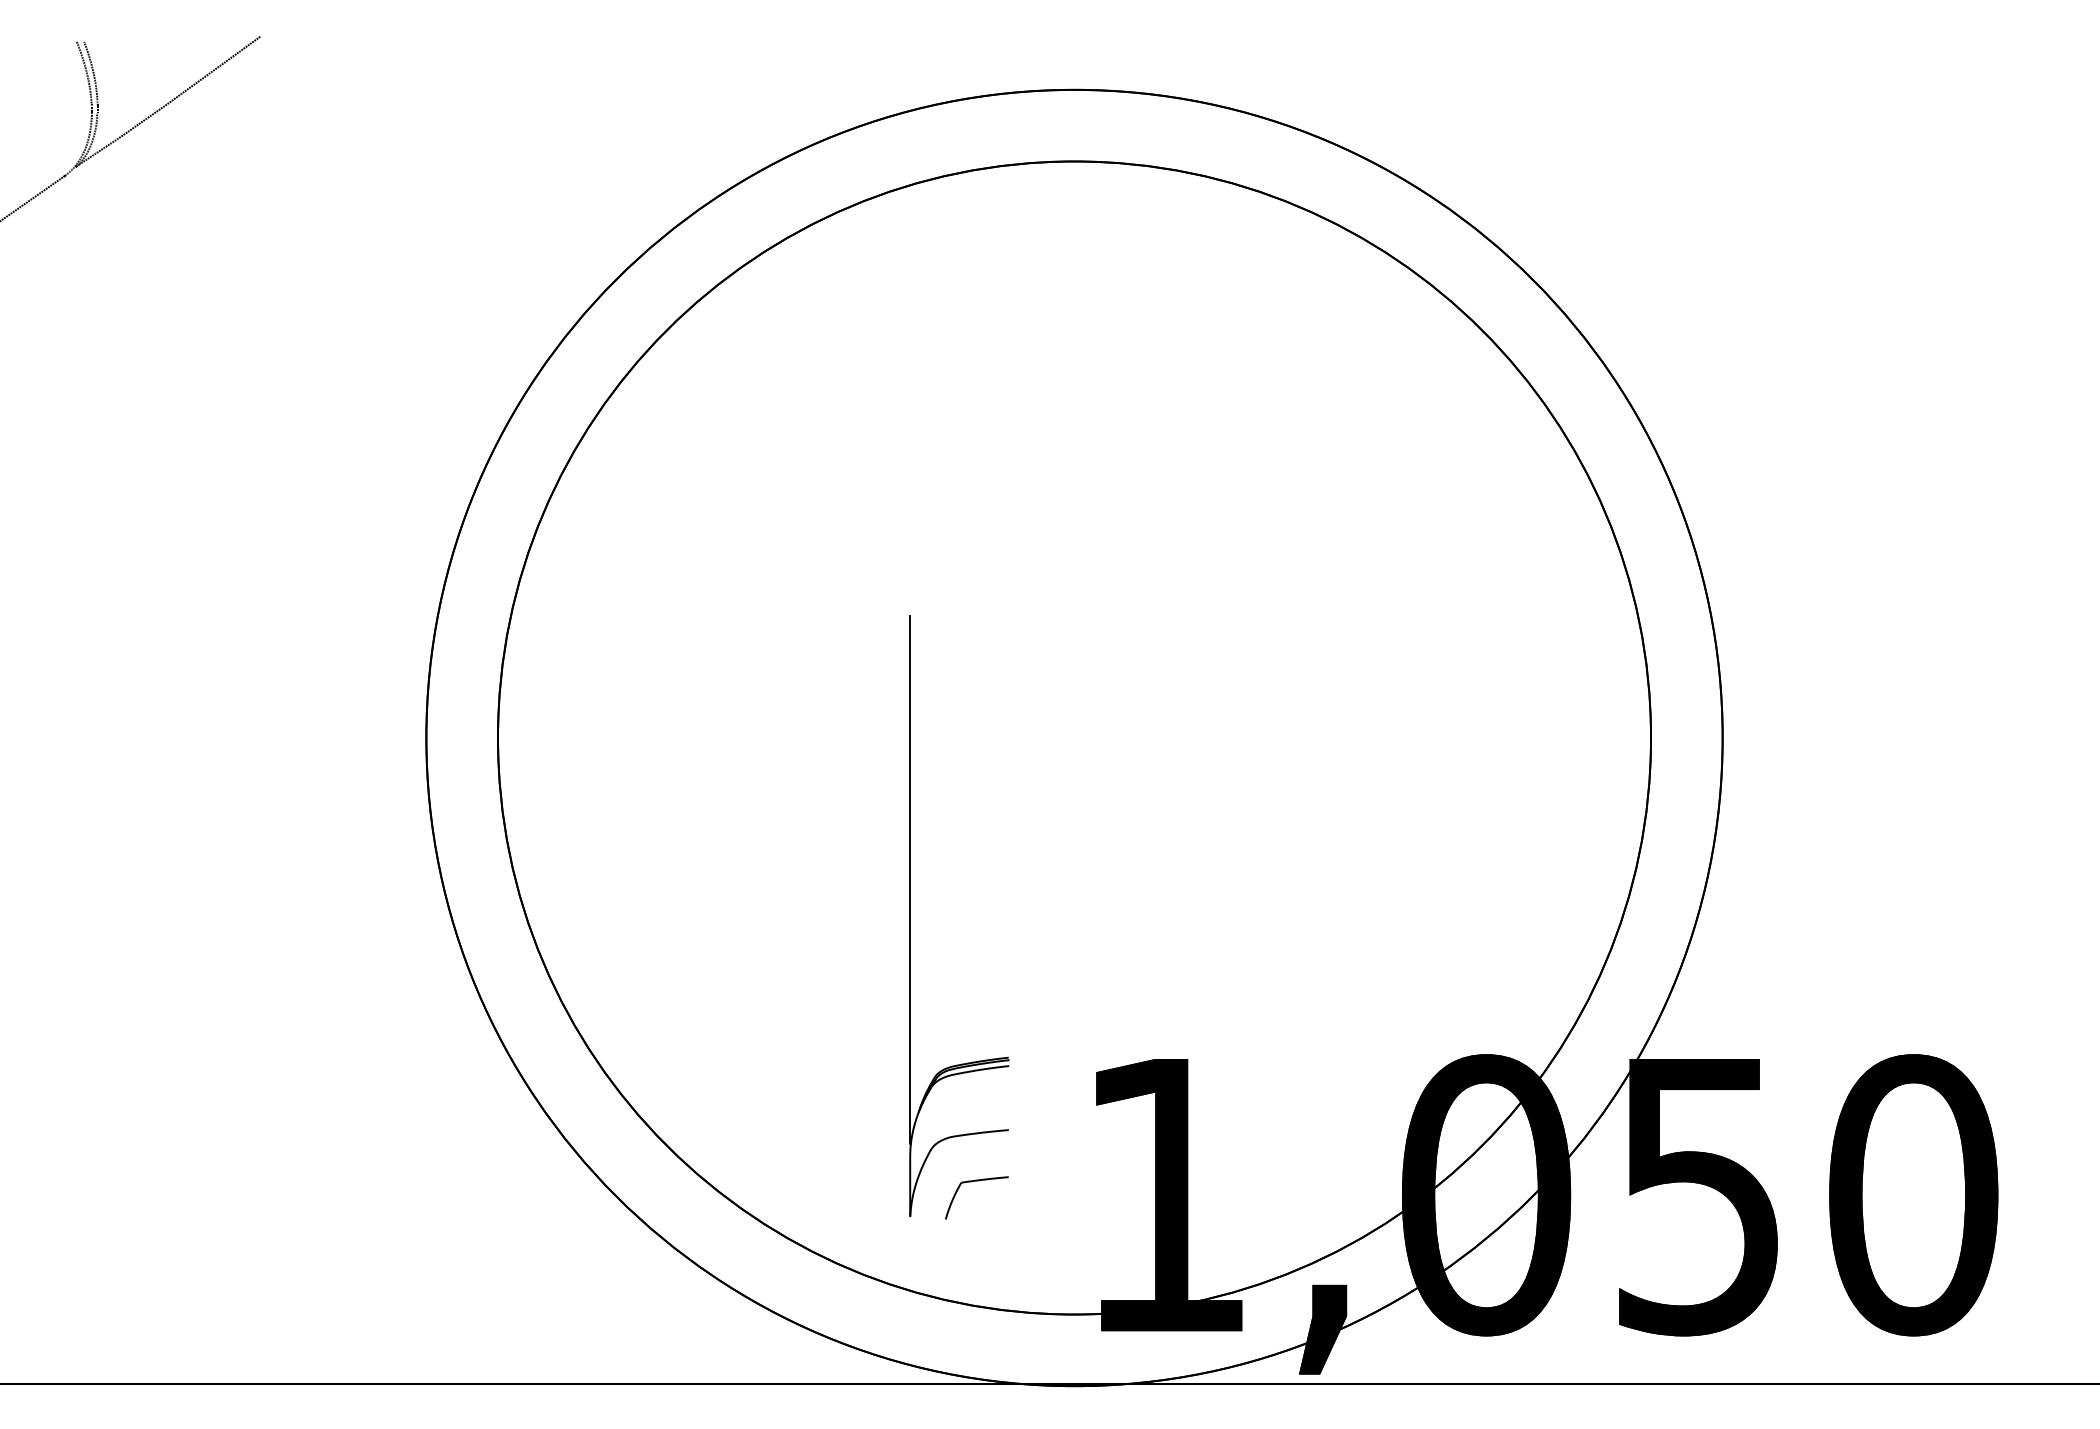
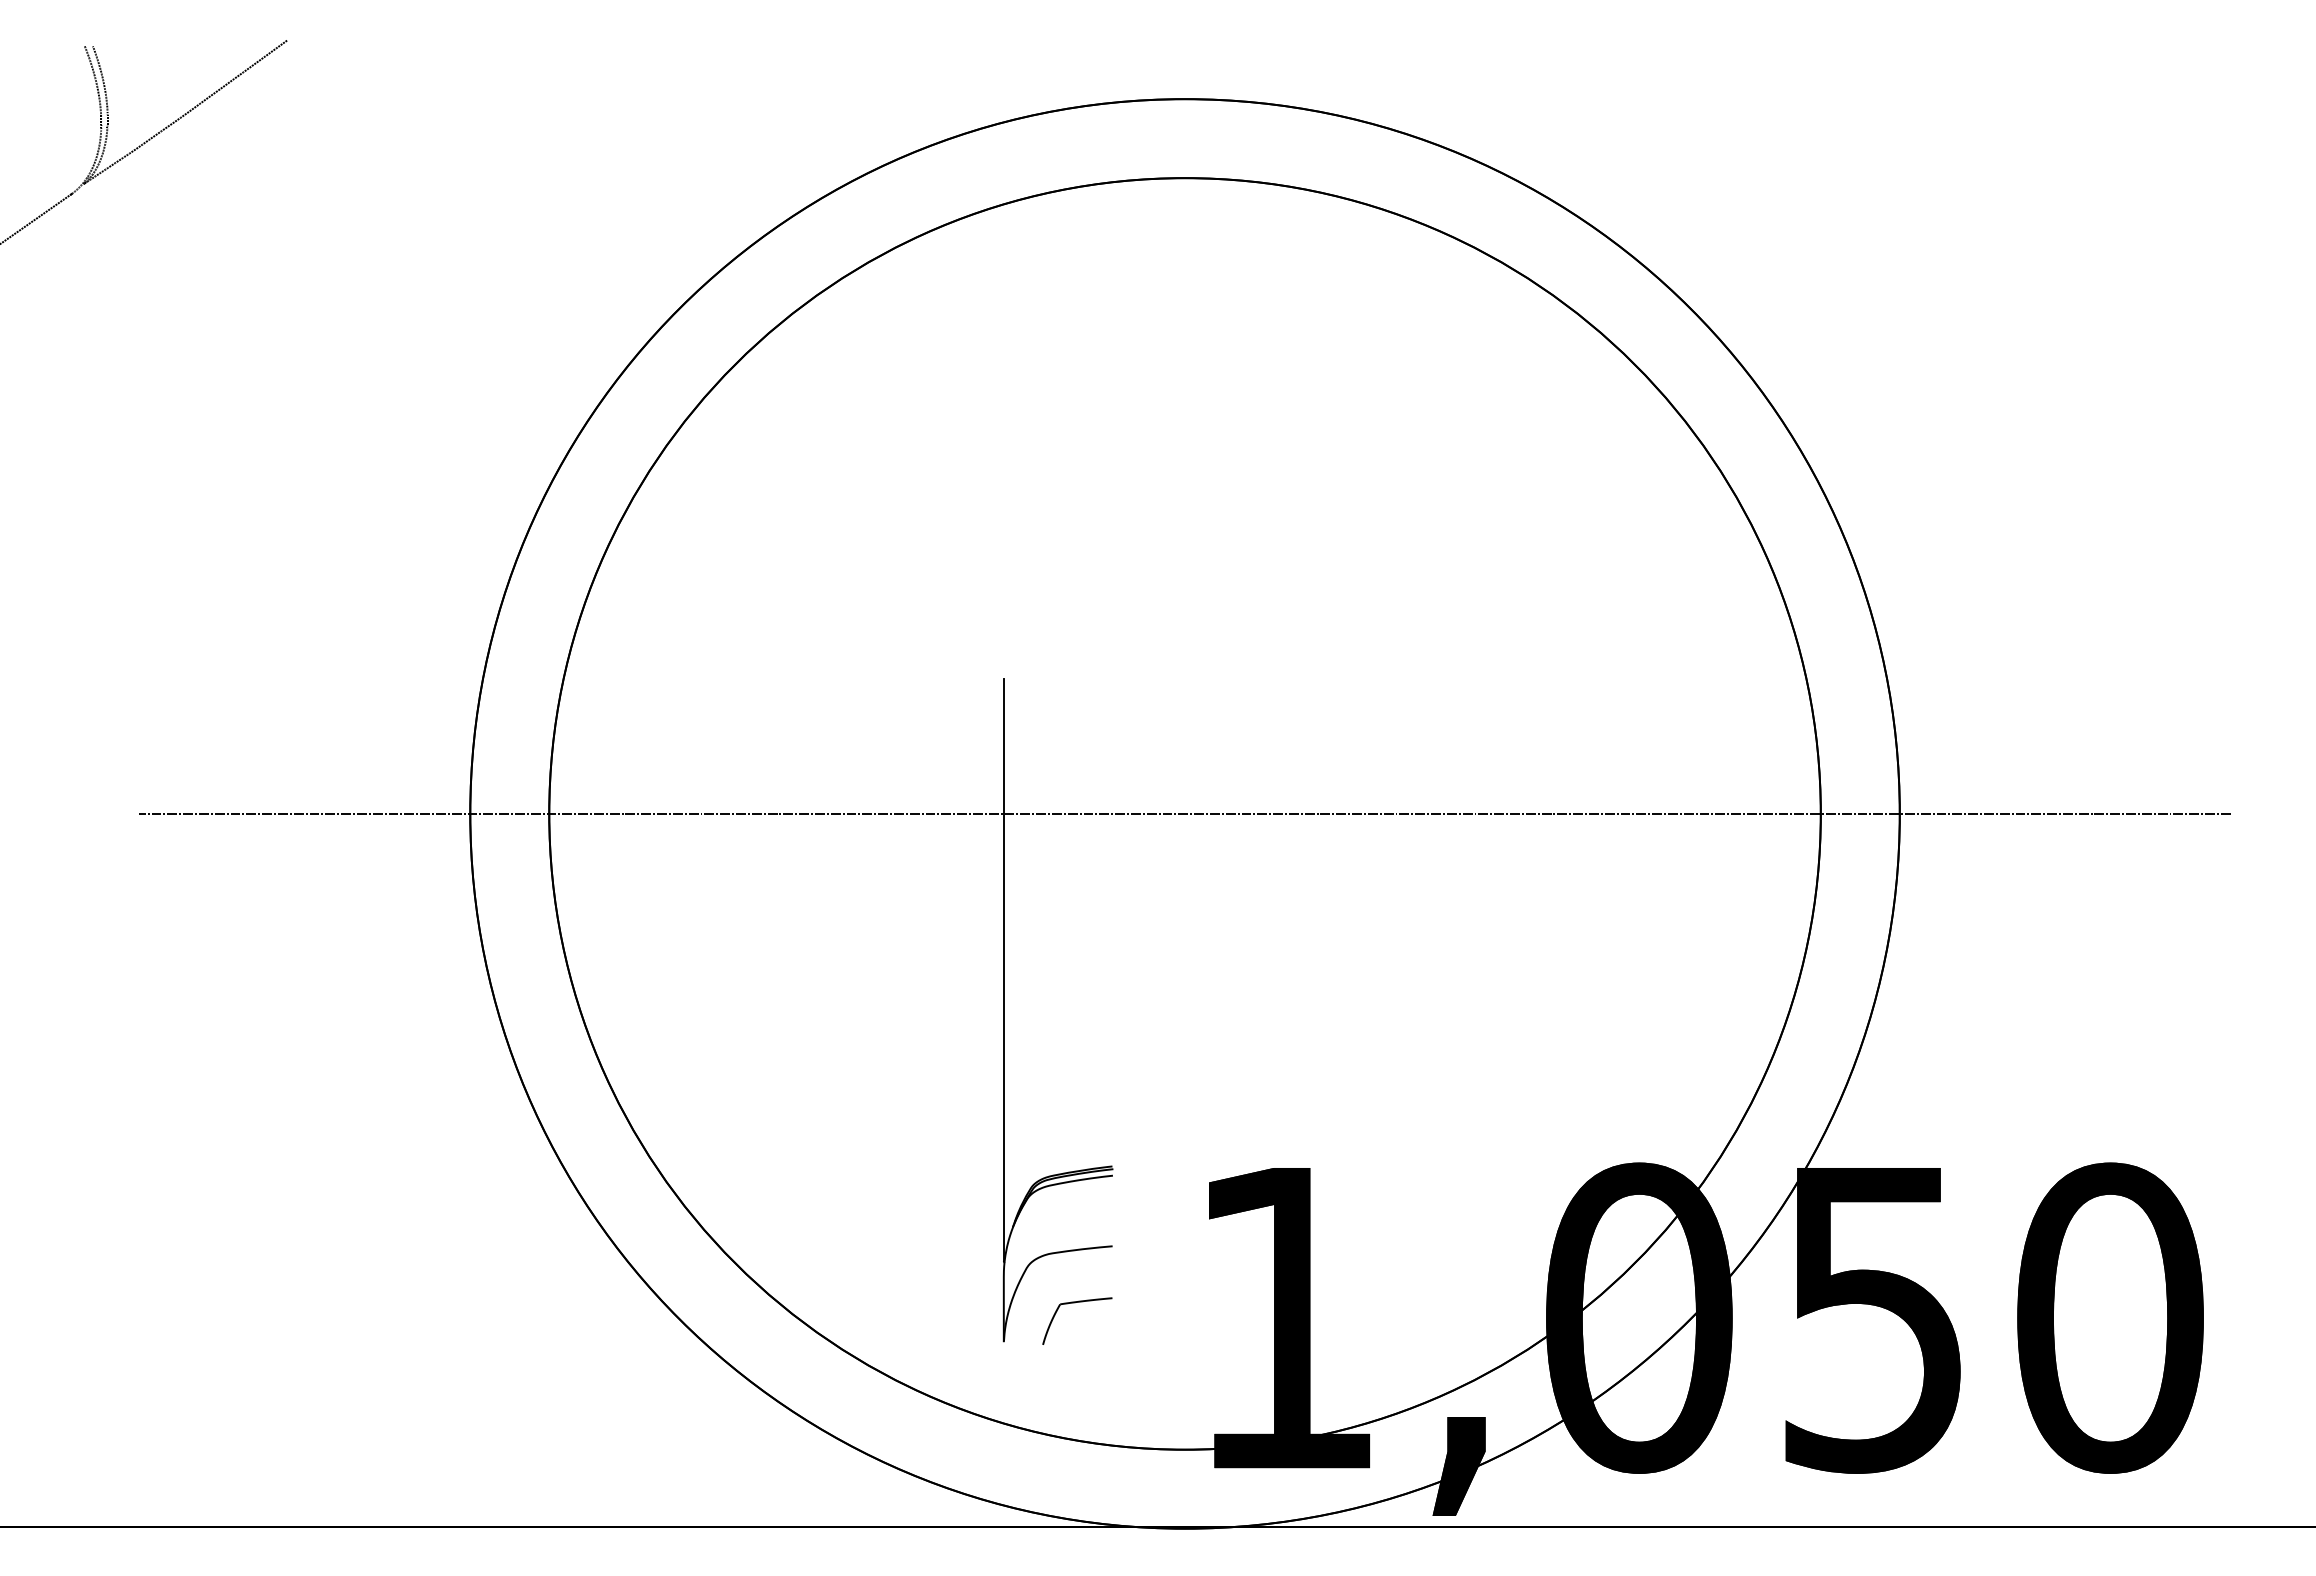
line: (1074, 737) -> (1184, 813), added

